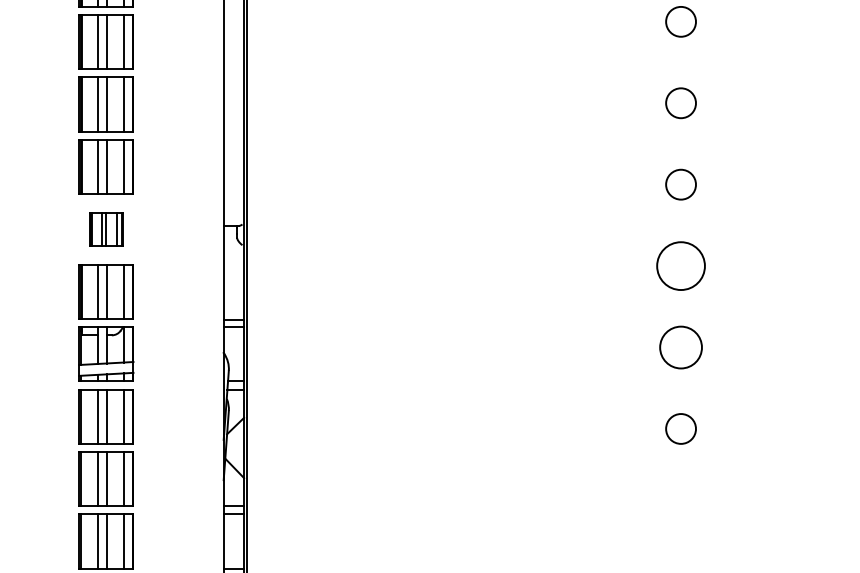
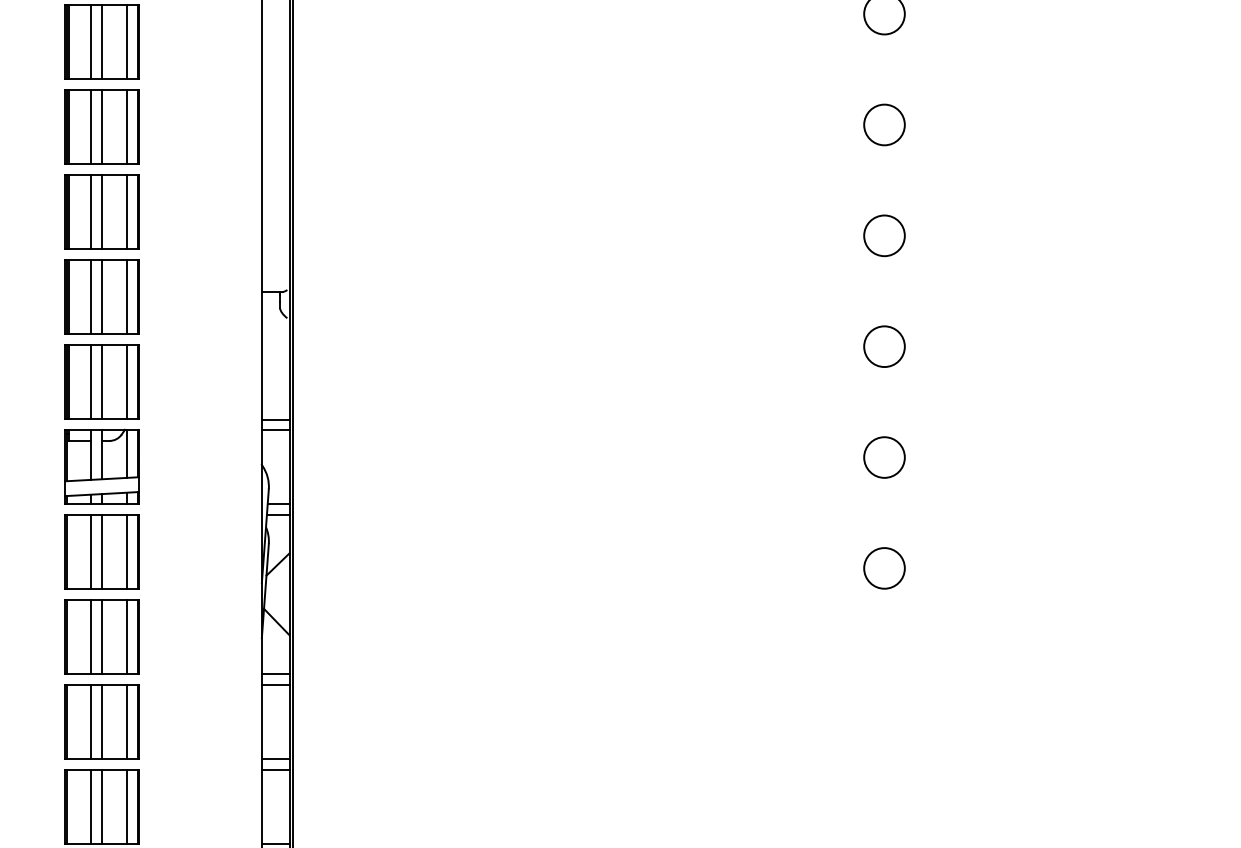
part: (105, 229) -> (101, 296), size x1.67
circle: (681, 265) -> (884, 346), size x0.62
circle: (681, 347) -> (884, 457), size x0.71

